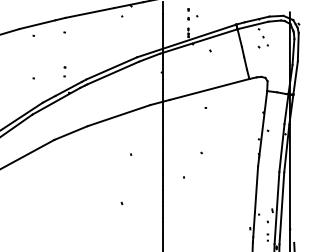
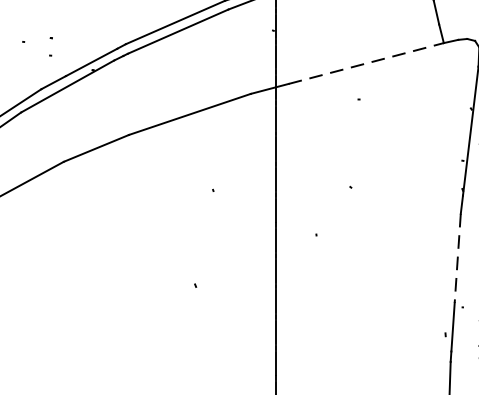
part: (64, 71) -> (50, 46), moved
line: (210, 89) -> (368, 63), solid -> dashed
line: (256, 189) -> (457, 258), solid -> dashed

